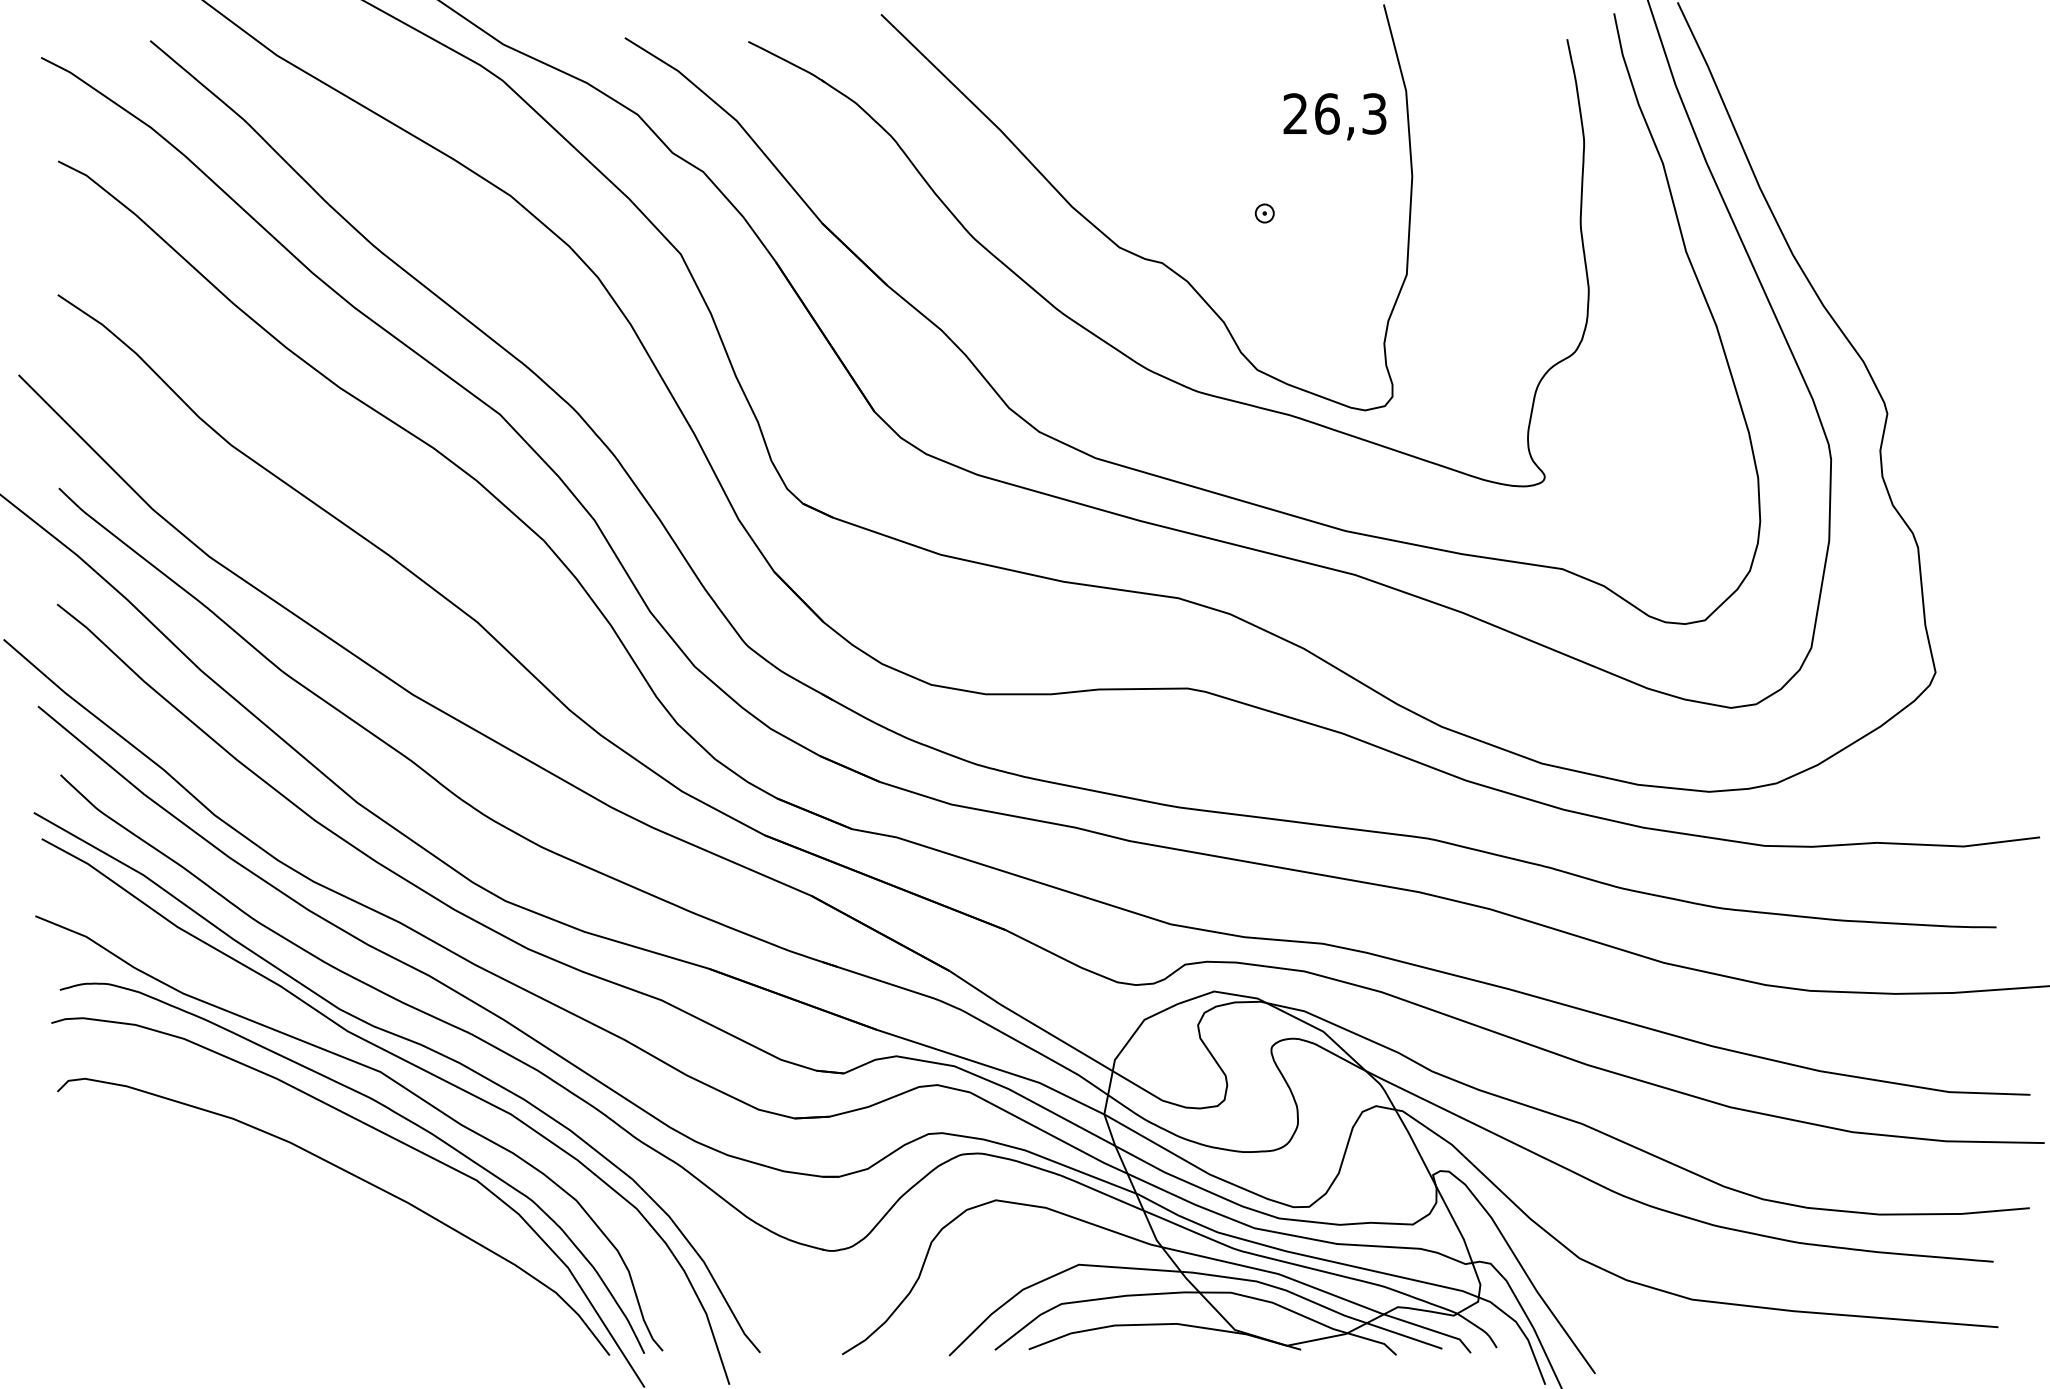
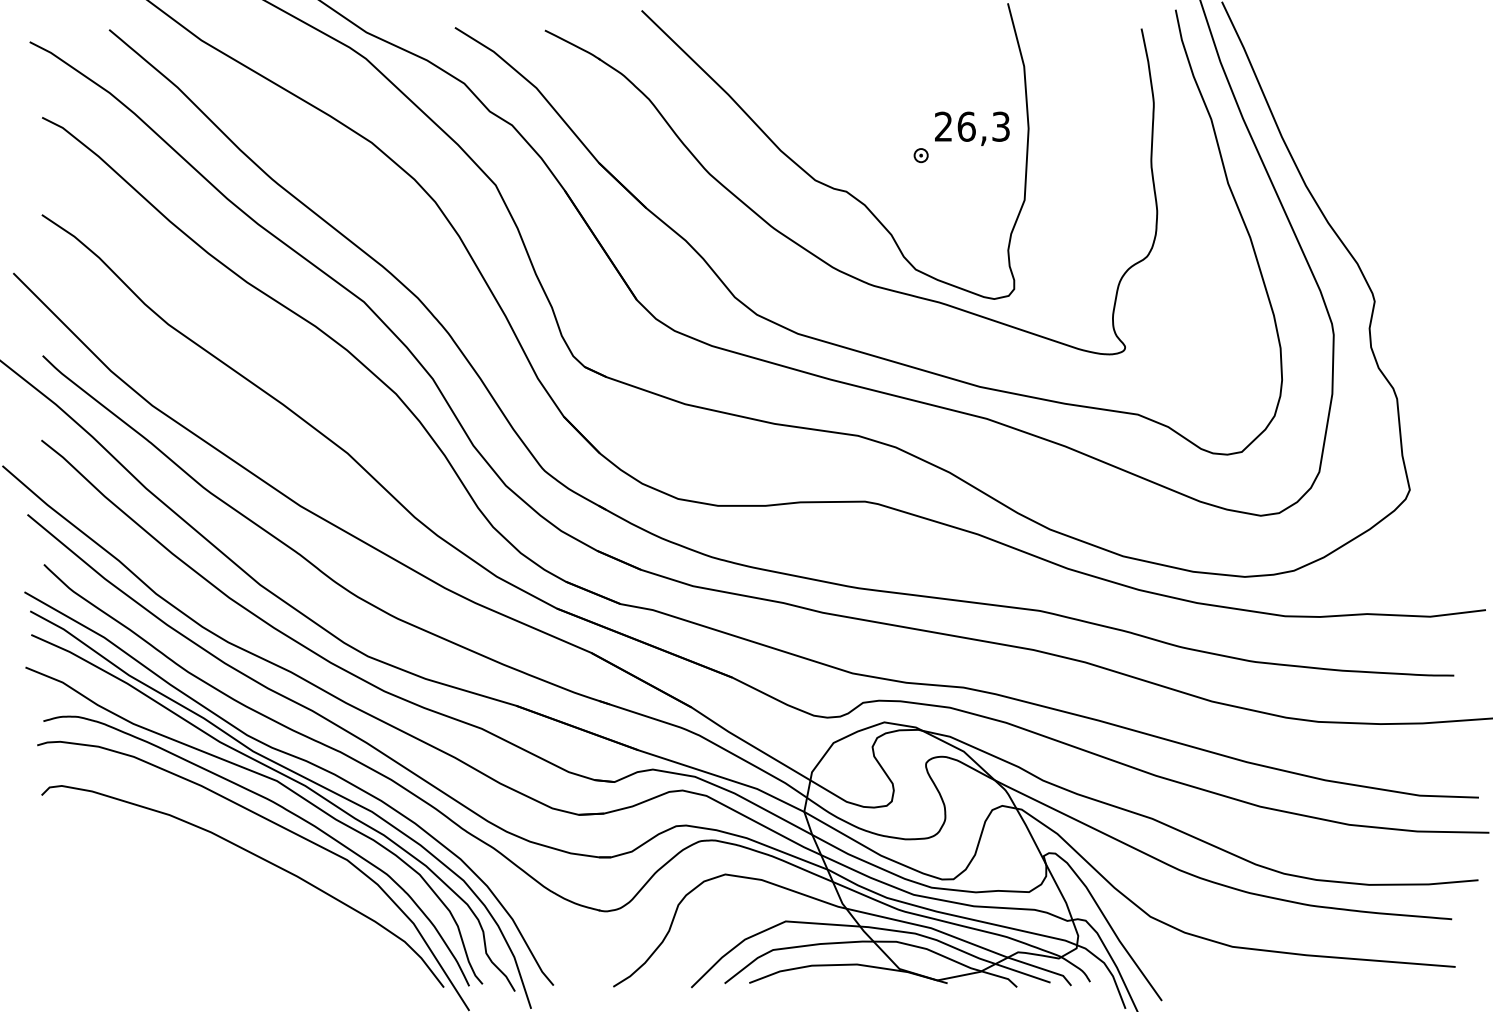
text: (1334, 116) -> (971, 128), moved
curve: (400, 1070) -> (291, 779), added

